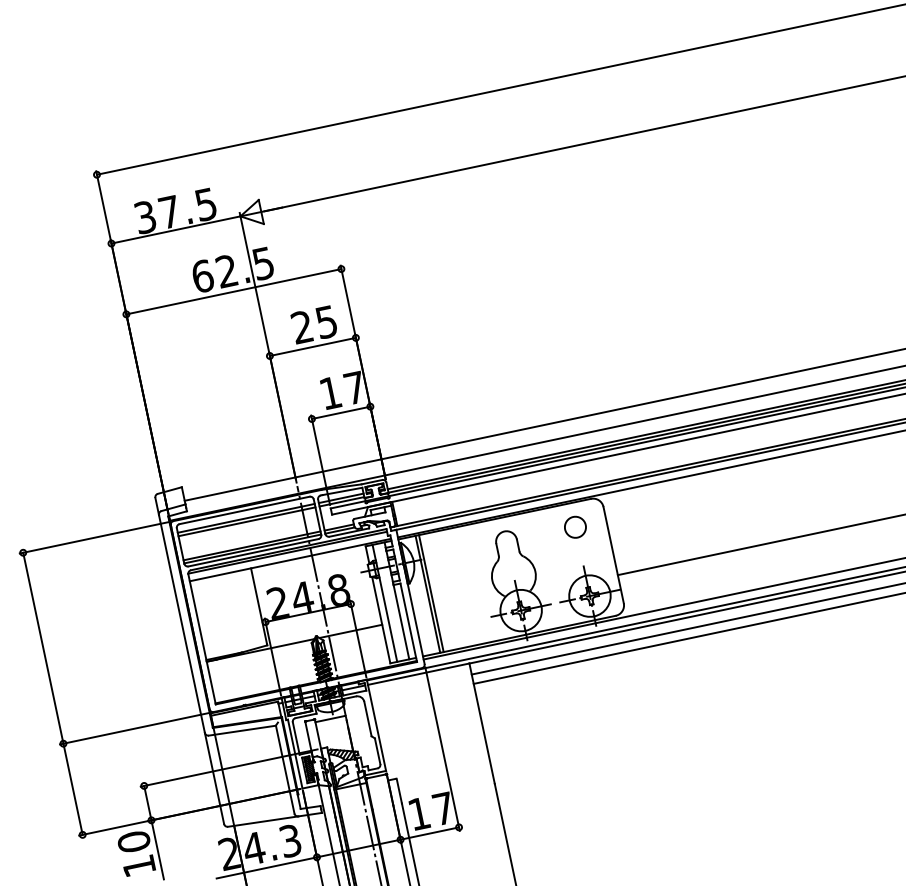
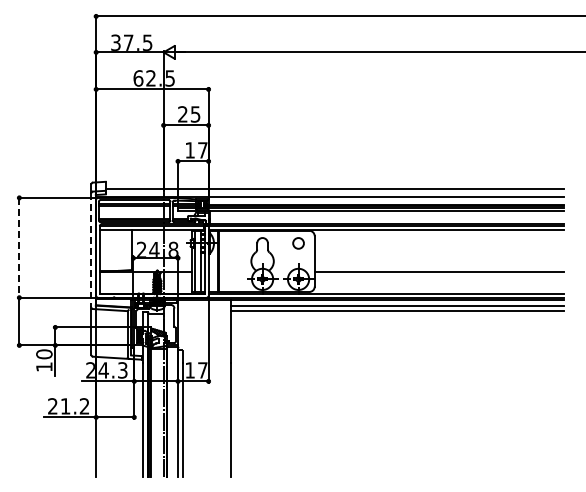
line: (182, 624) -> (91, 250), solid -> dashed
line: (43, 647) -> (19, 247), solid -> dashed

